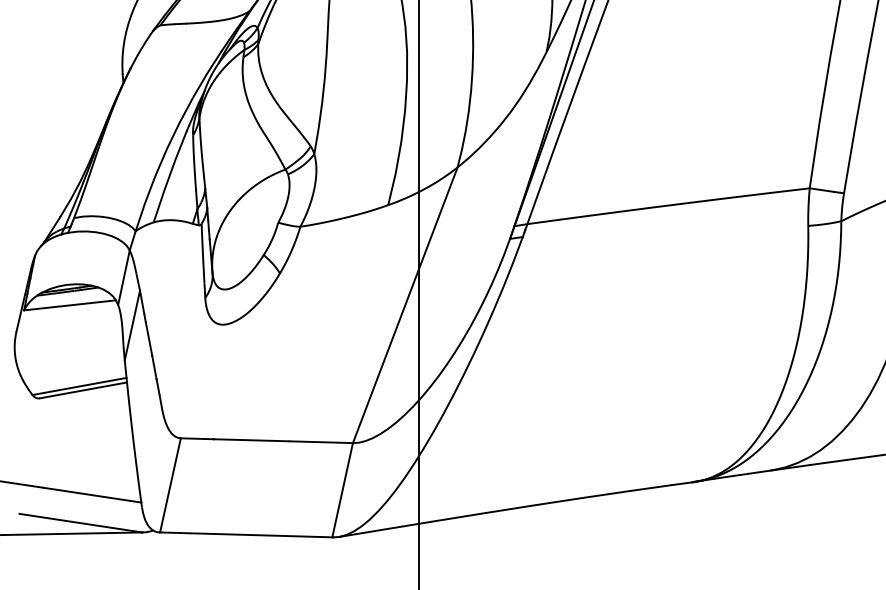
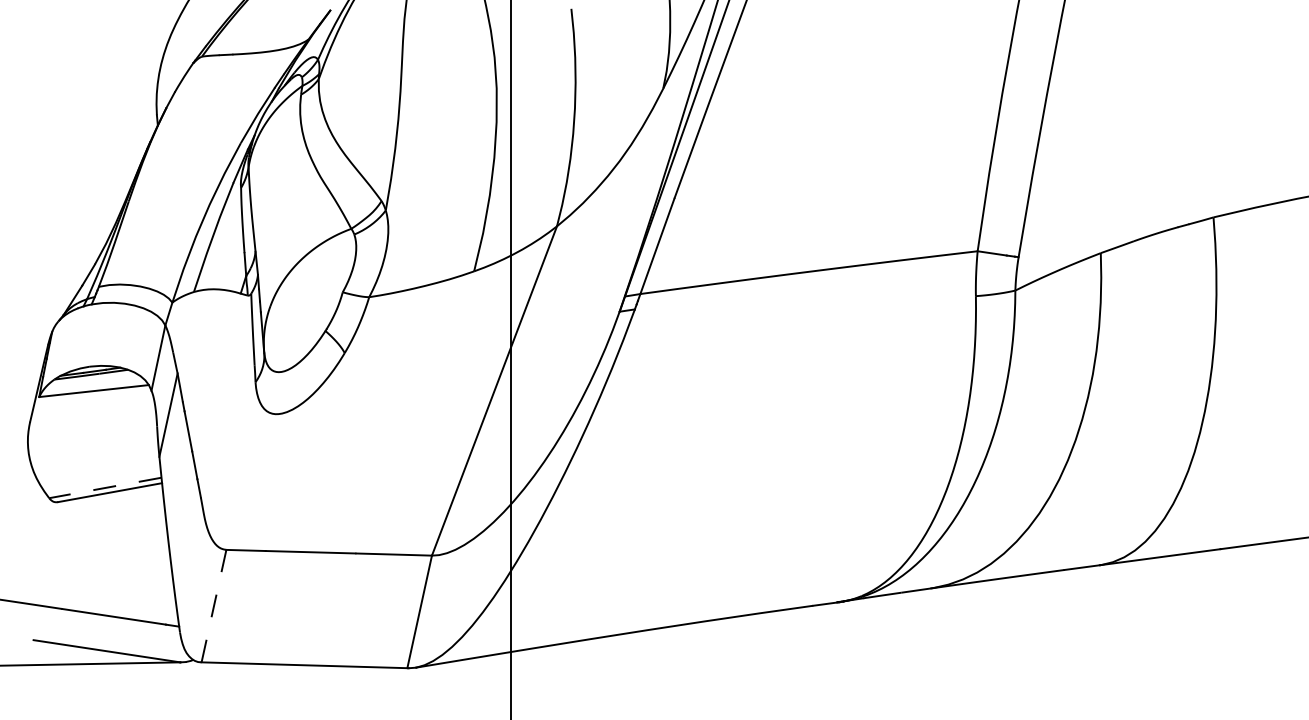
line: (78, 386) -> (104, 488), solid -> dashed
line: (170, 485) -> (214, 606), solid -> dashed

